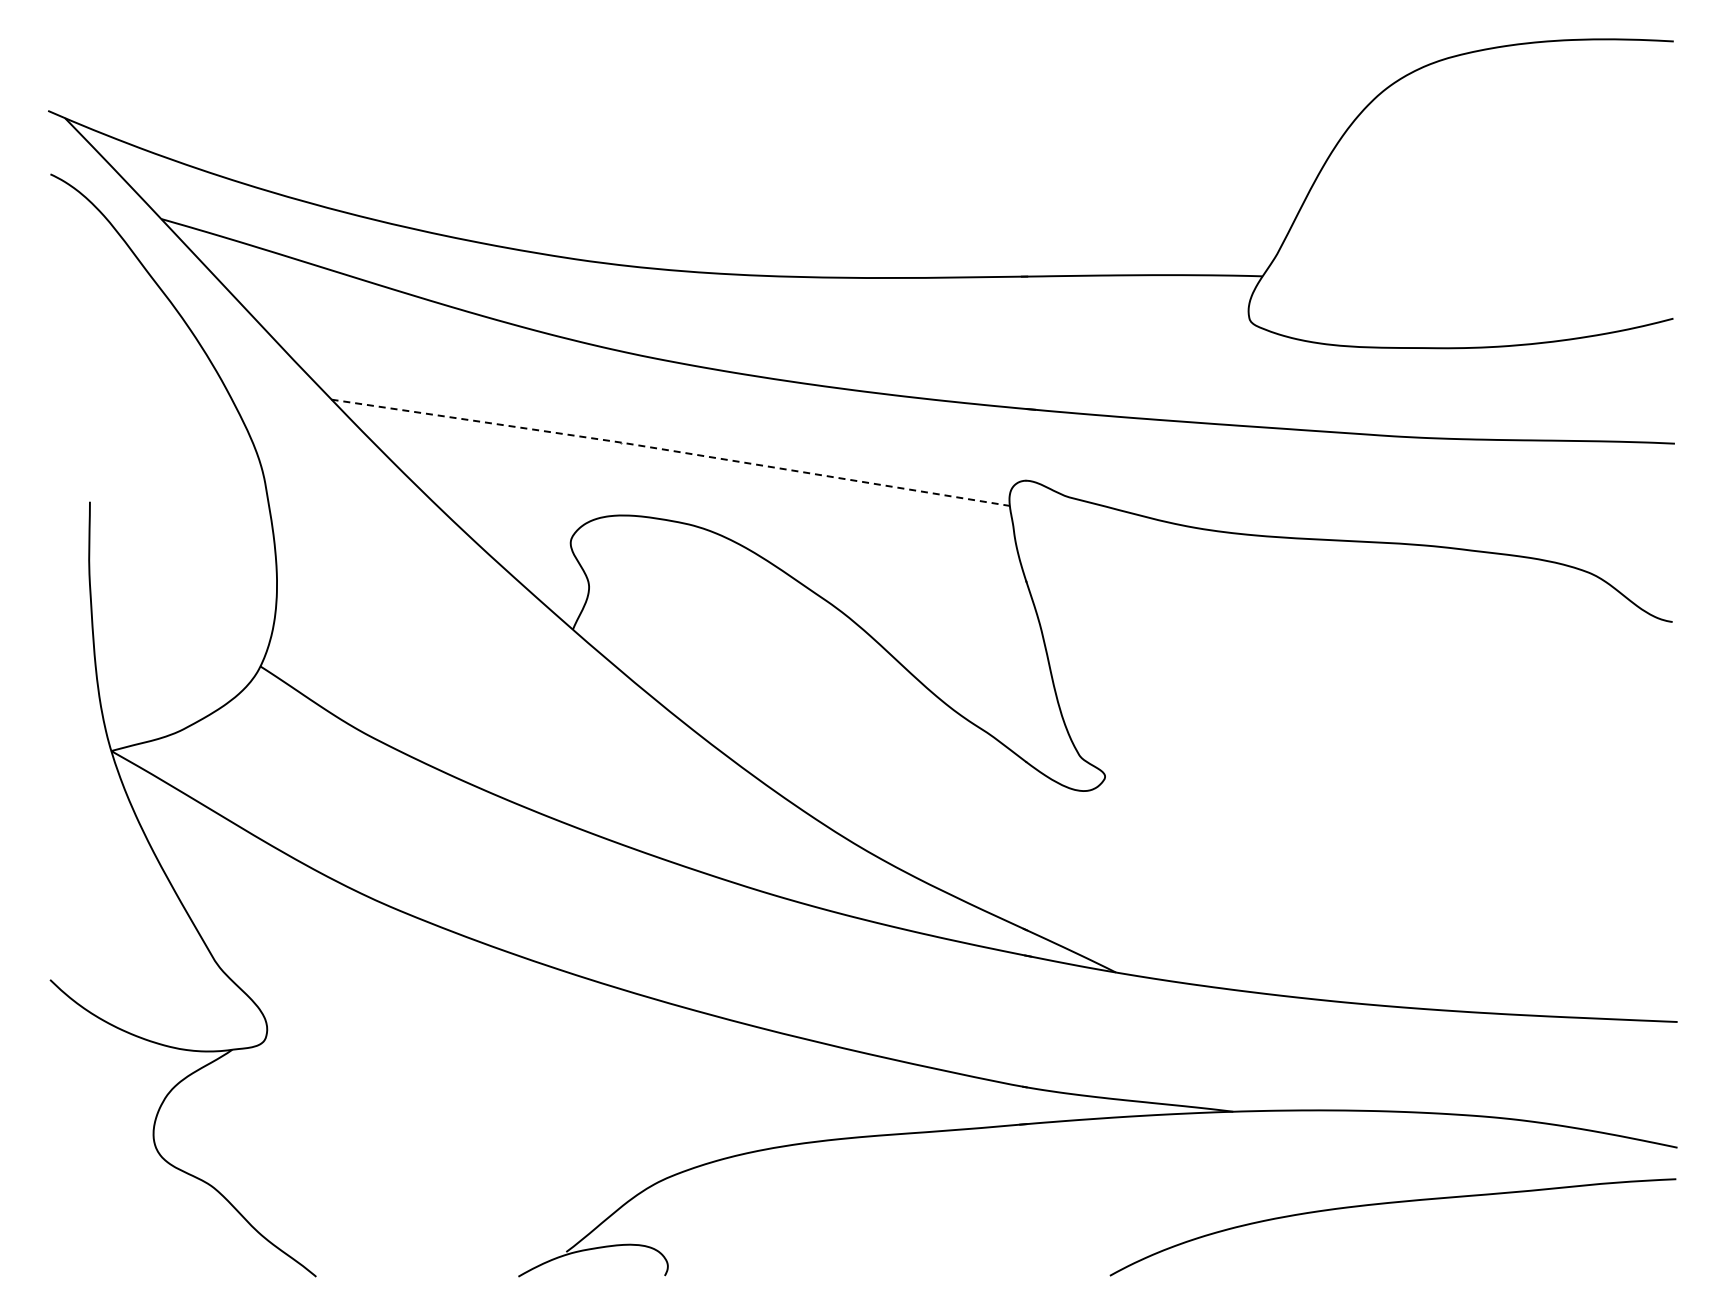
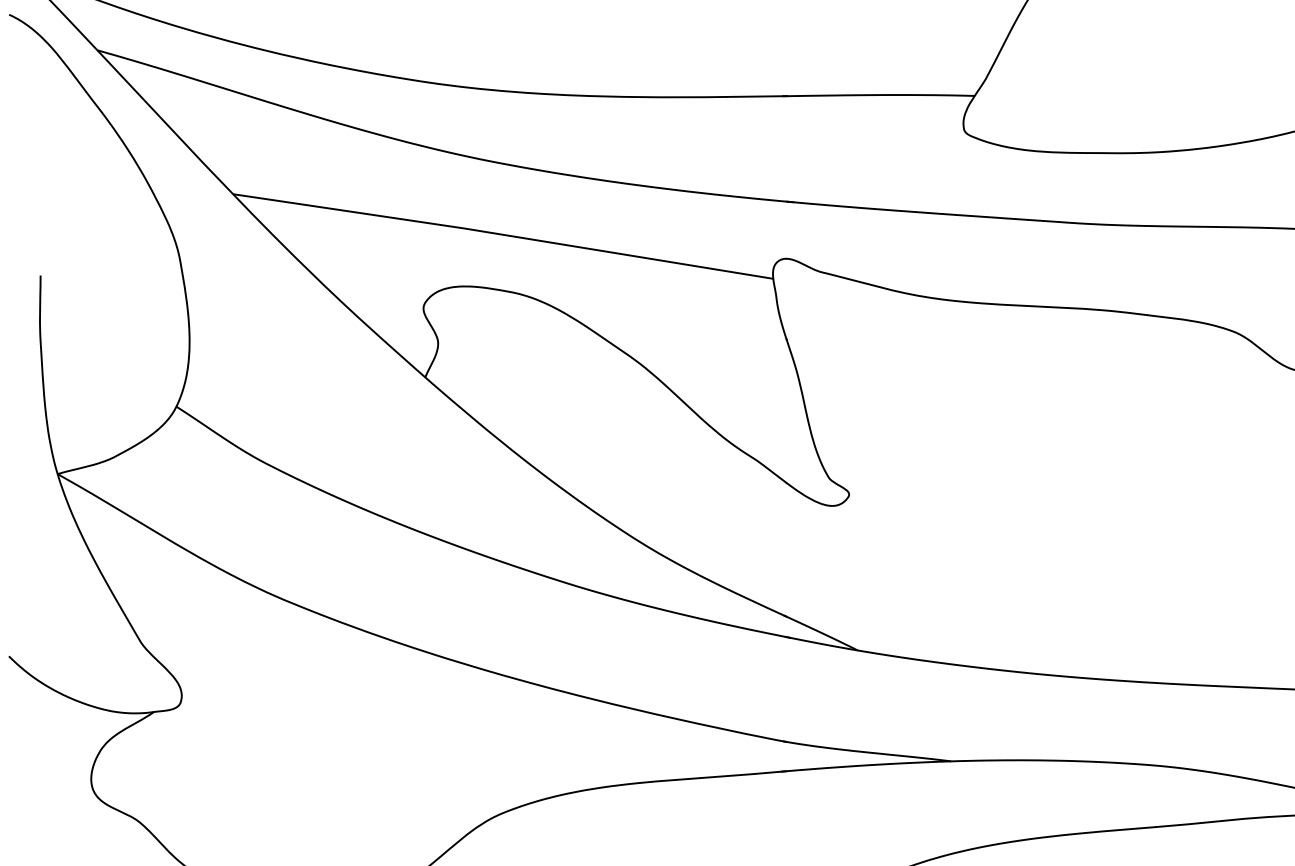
line: (669, 450) -> (502, 234), dashed -> solid

